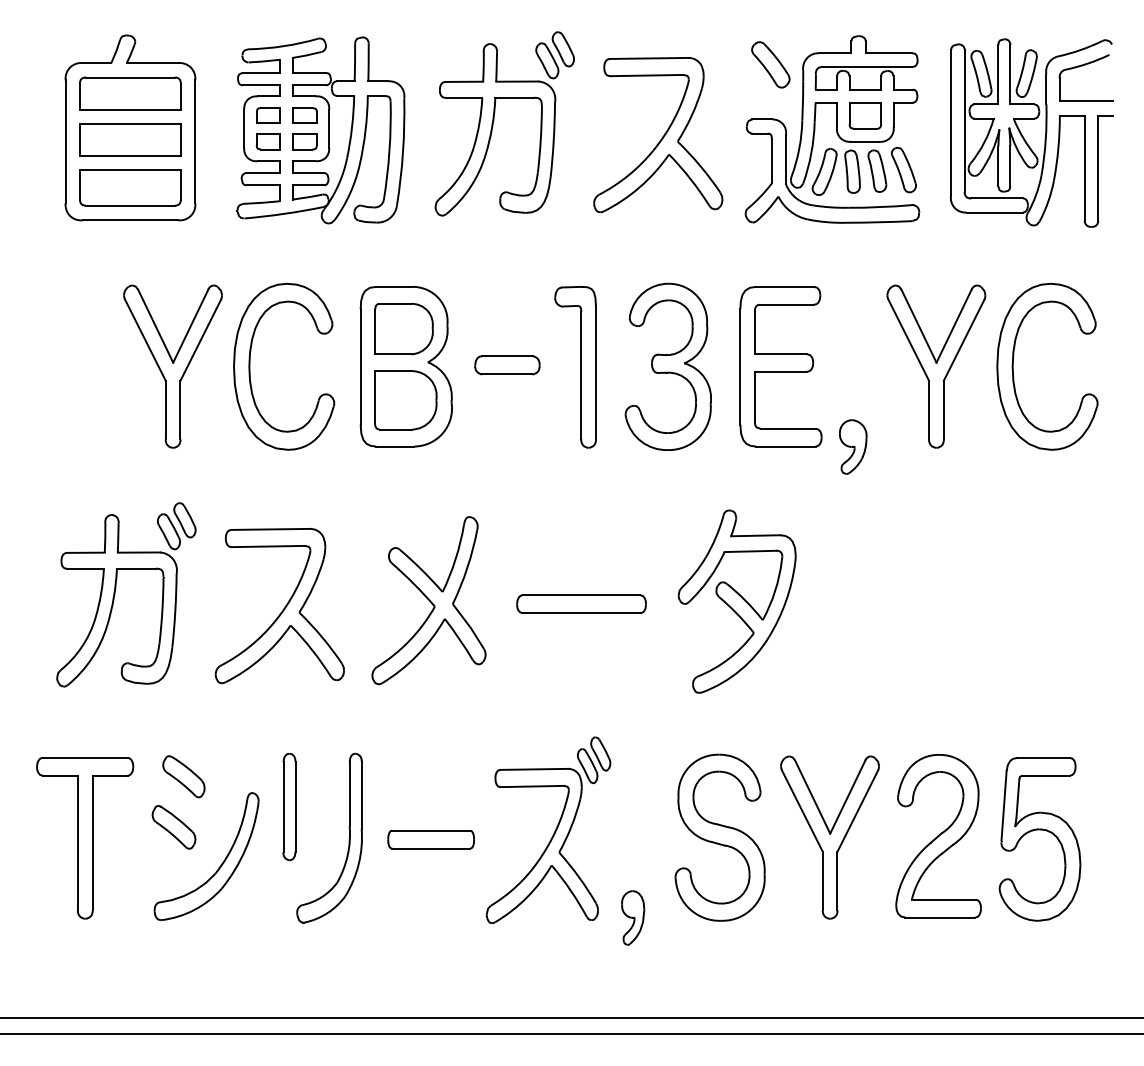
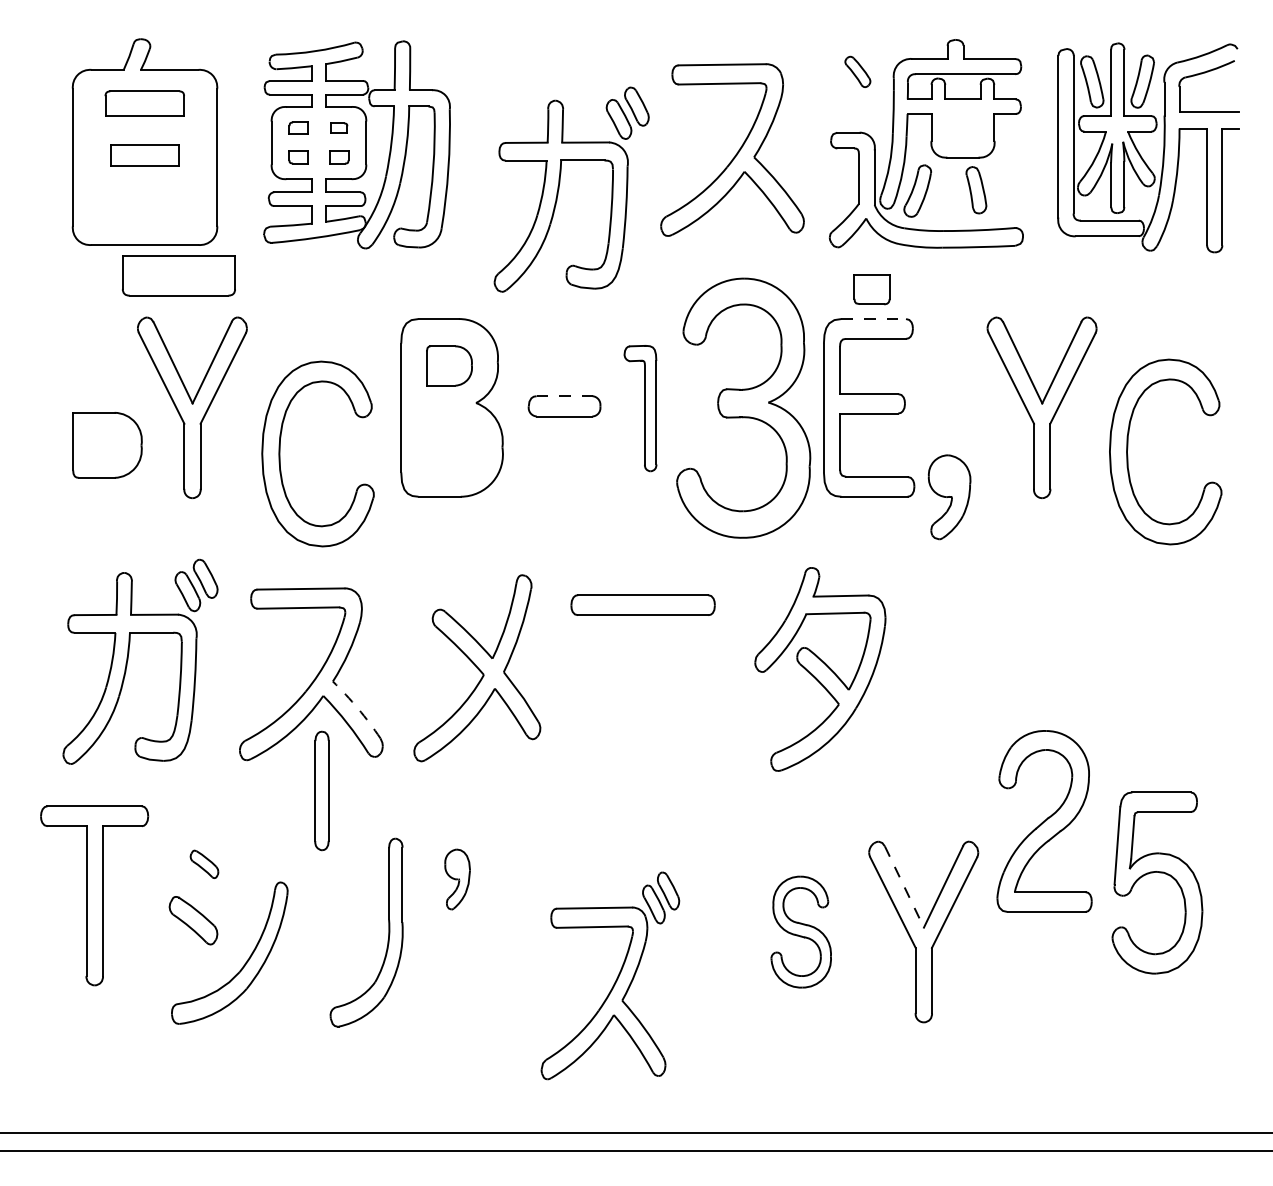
part: (770, 64) -> (857, 71), size x0.6
part: (129, 93) -> (144, 103), size x0.7
part: (268, 115) -> (298, 128), size x0.7
part: (305, 115) -> (339, 128), size x0.6
part: (864, 115) -> (871, 289), moved
part: (493, 123) -> (559, 189), moved
part: (129, 139) -> (144, 155), size x0.6
part: (268, 141) -> (298, 157), size x0.7
part: (305, 141) -> (339, 157), size x0.7
part: (903, 169) -> (1005, 188), removed
part: (852, 171) -> (948, 190), removed
part: (129, 187) -> (178, 275), moved
line: (785, 287) -> (874, 319), solid -> dashed
part: (403, 328) -> (449, 365), size x0.7
line: (507, 356) -> (564, 396), solid -> dashed
part: (1014, 363) -> (1128, 448), moved
part: (250, 366) -> (280, 453), moved
part: (668, 366) -> (743, 407), size x1.4
part: (575, 367) -> (640, 408), size x0.7
part: (405, 400) -> (107, 445), moved
part: (853, 447) -> (949, 497), size x1.4
part: (580, 603) -> (642, 604), moved
arc: (322, 636) -> (358, 708), solid -> dashed
part: (183, 776) -> (204, 864), size x0.6
line: (812, 797) -> (904, 887), solid -> dashed
part: (289, 806) -> (321, 790), moved
part: (1041, 830) -> (1159, 873), moved
part: (554, 832) -> (616, 978), moved
part: (938, 836) -> (1044, 821), moved
part: (719, 837) -> (800, 931), size x0.6
part: (85, 838) -> (94, 895), moved
part: (430, 838) -> (479, 933), removed
part: (633, 917) -> (457, 879), moved

